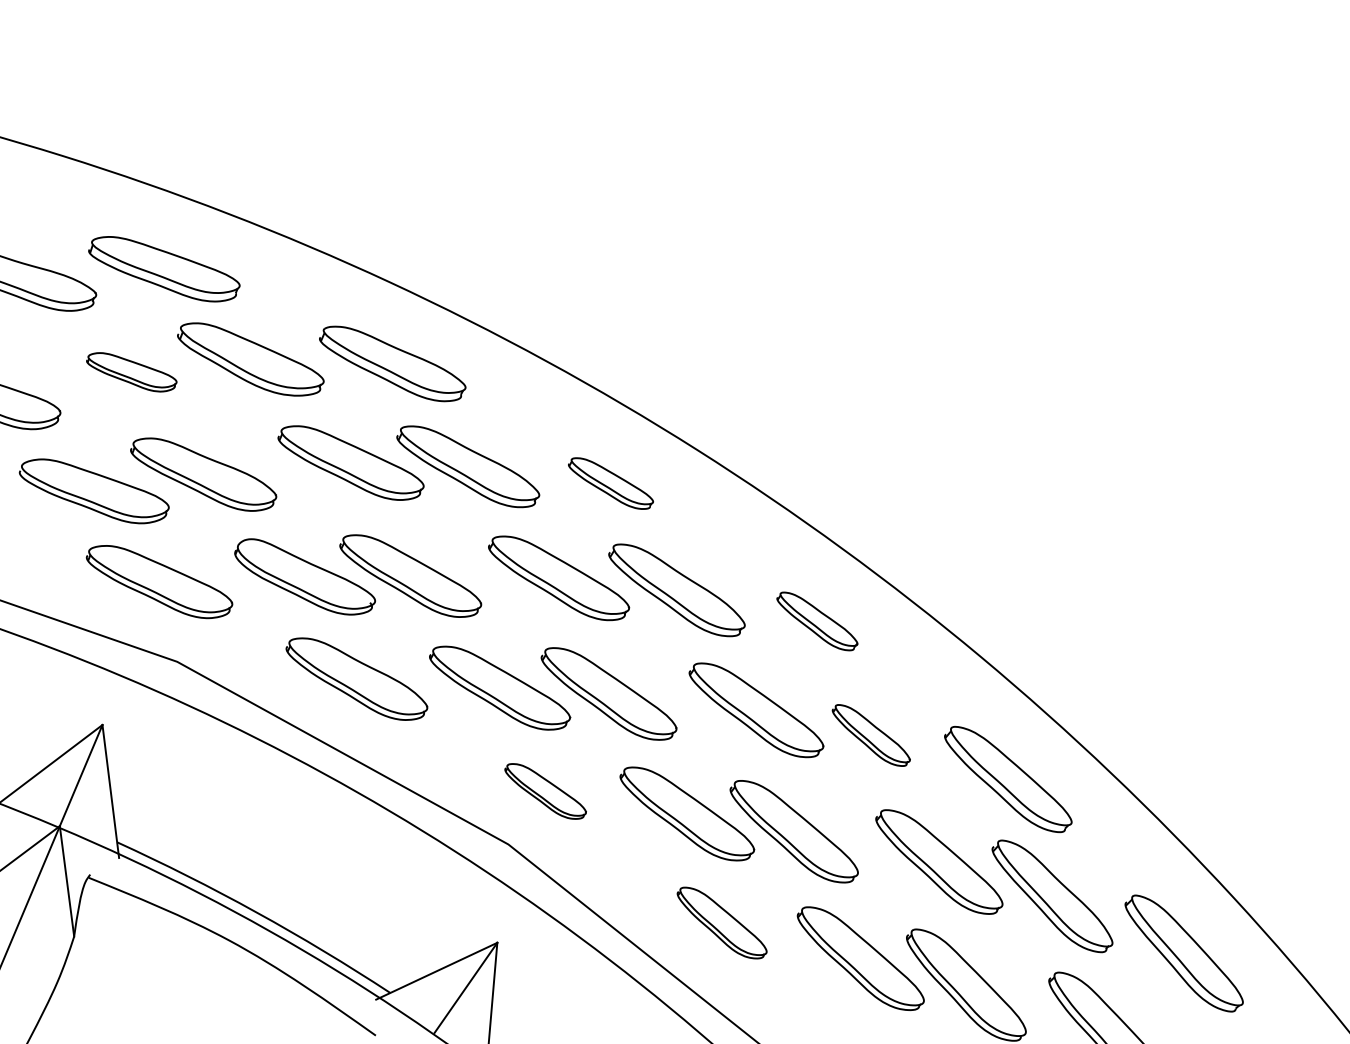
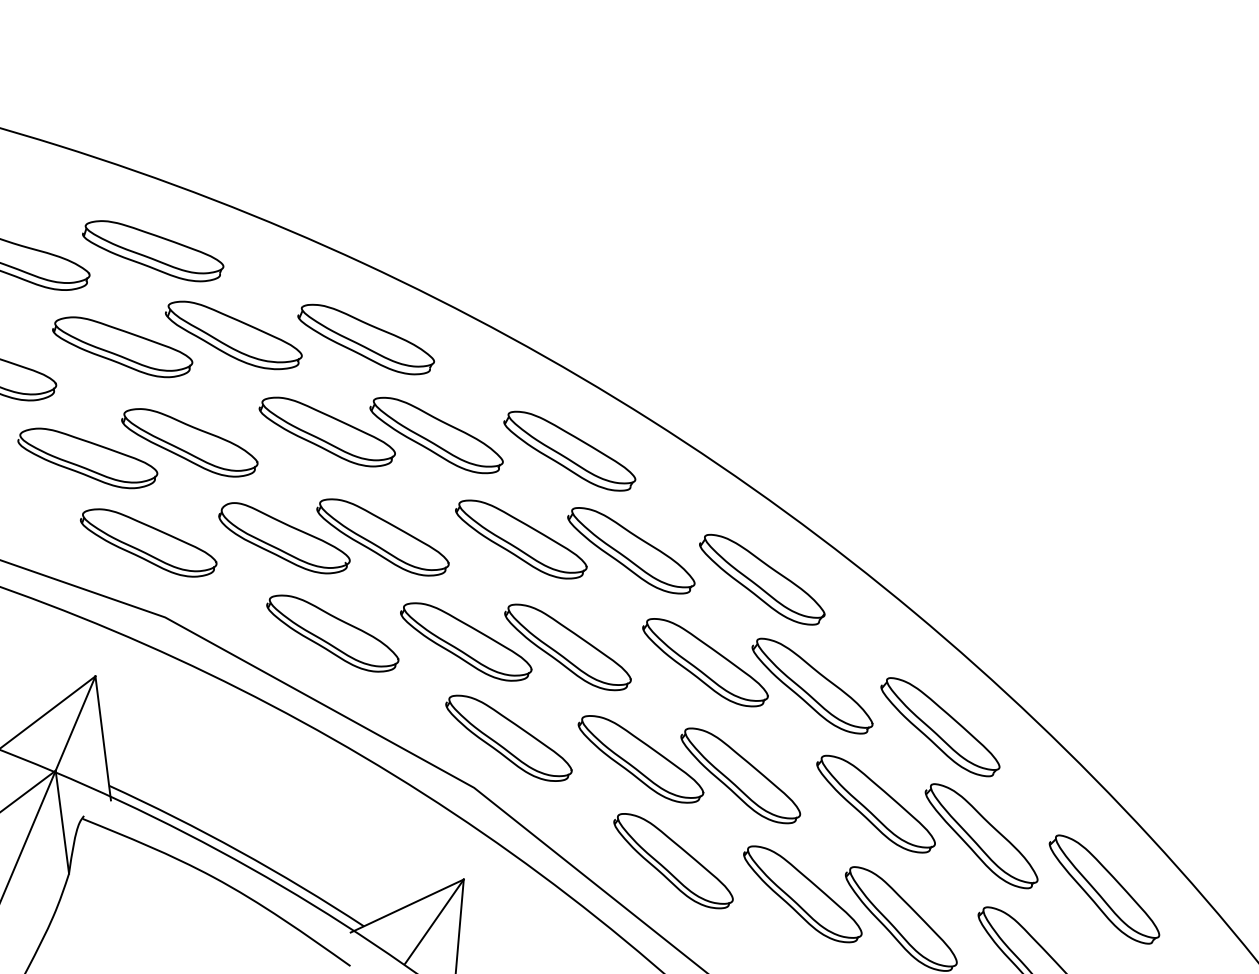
part: (131, 372) -> (122, 347), size x1.67
part: (610, 483) -> (569, 451), size x1.67
part: (817, 621) -> (762, 579), size x1.67
part: (871, 735) -> (812, 686), size x1.67
part: (545, 791) -> (508, 738), size x1.67
part: (721, 922) -> (672, 860), size x1.43

